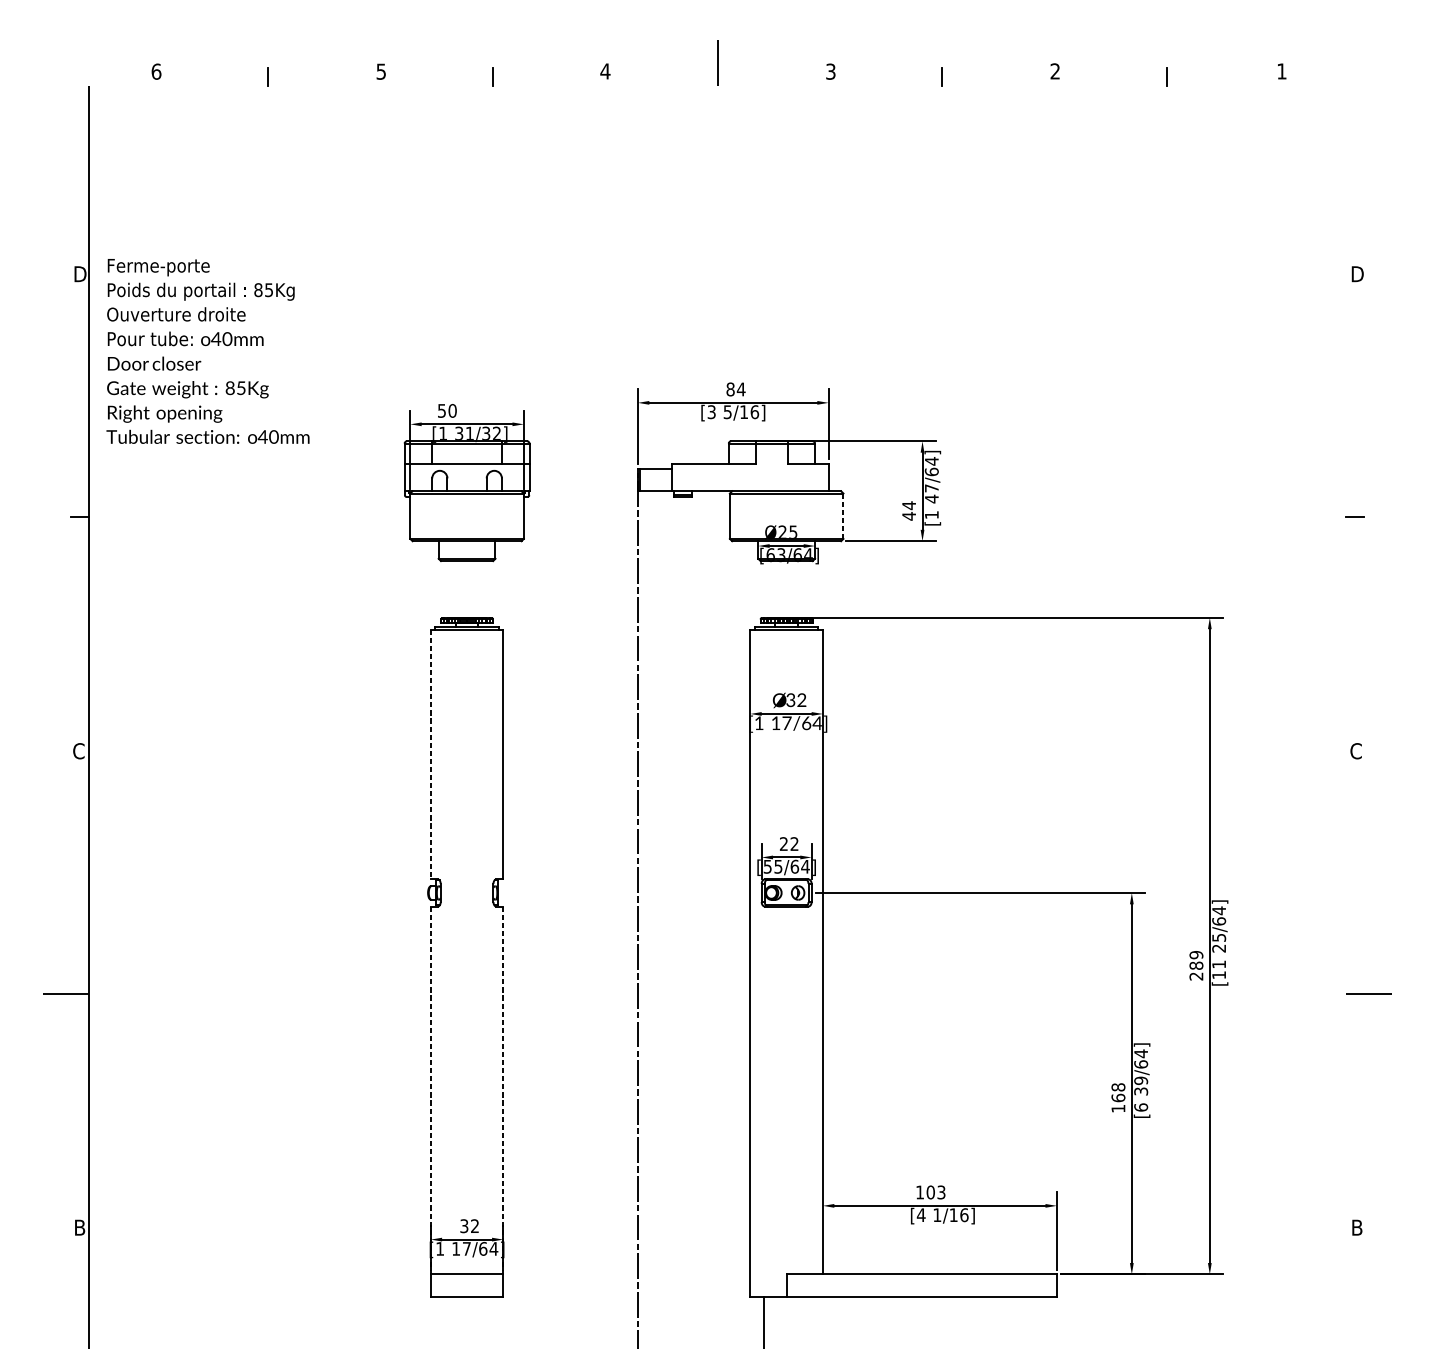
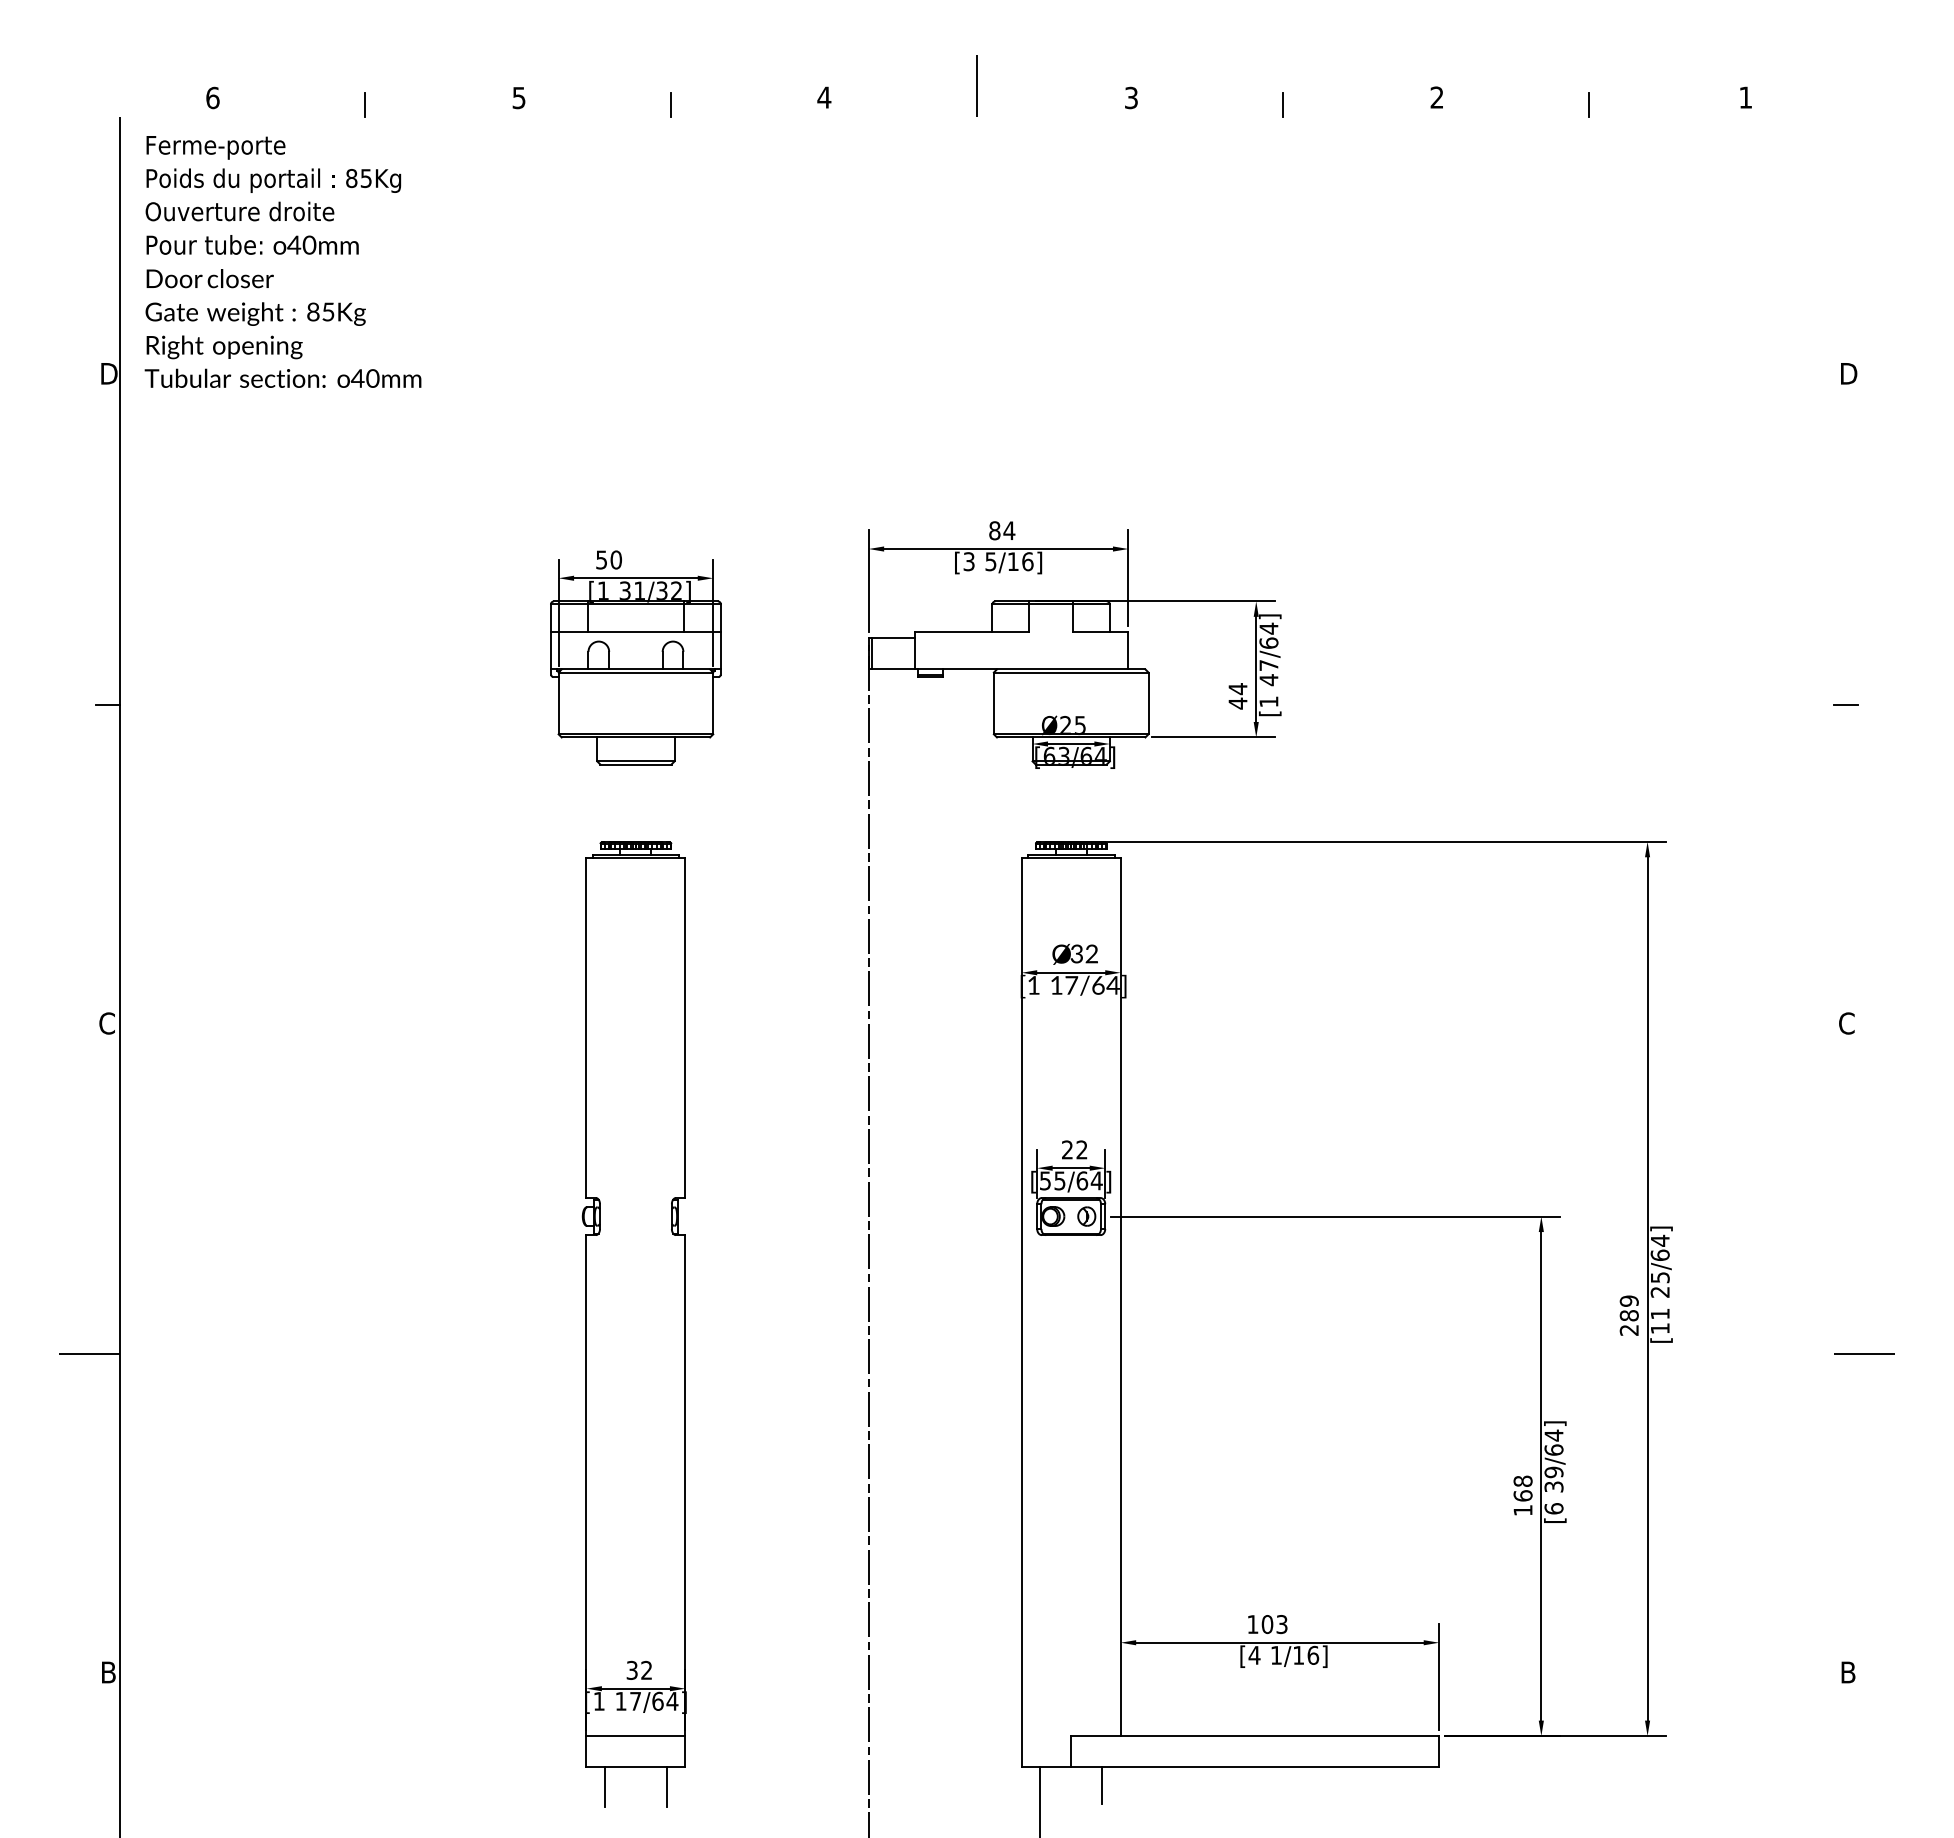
text: (207, 351) -> (282, 261), moved
line: (843, 516) -> (1148, 703), dashed -> solid
line: (430, 754) -> (586, 1028), dashed -> solid
line: (430, 1091) -> (586, 1486), dashed -> solid
line: (503, 1091) -> (685, 1486), dashed -> solid
line: (809, 1310) -> (1102, 1785), added
line: (444, 1311) -> (605, 1786), added
line: (489, 1311) -> (666, 1786), added

